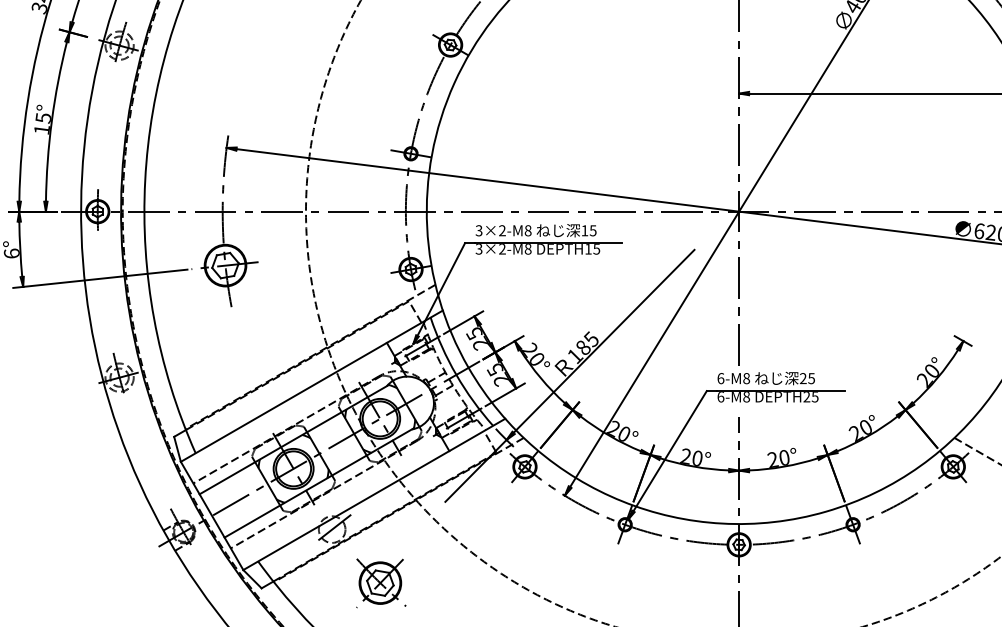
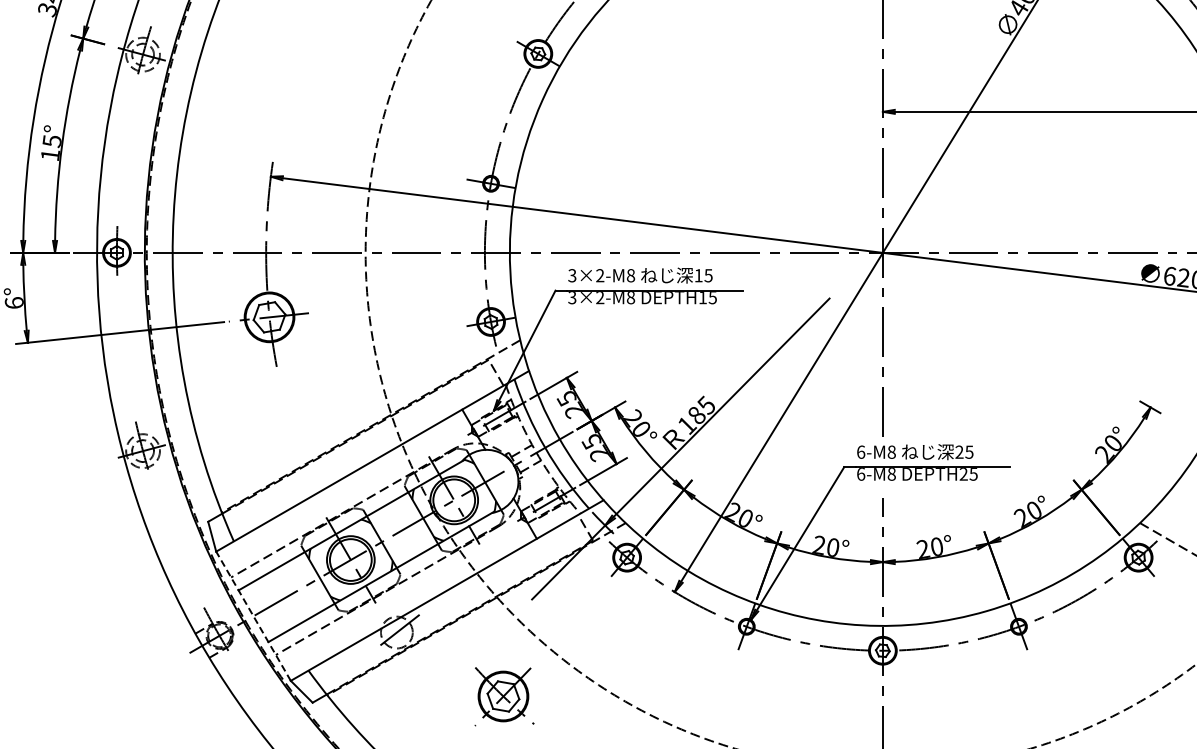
line: (212, 516) -> (253, 616), solid -> dashed
part: (381, 583) -> (504, 696), moved

